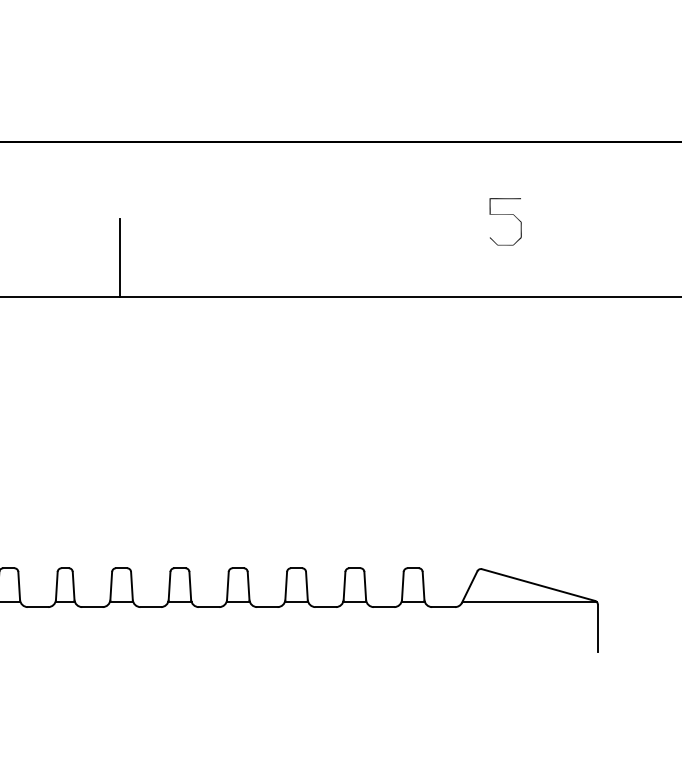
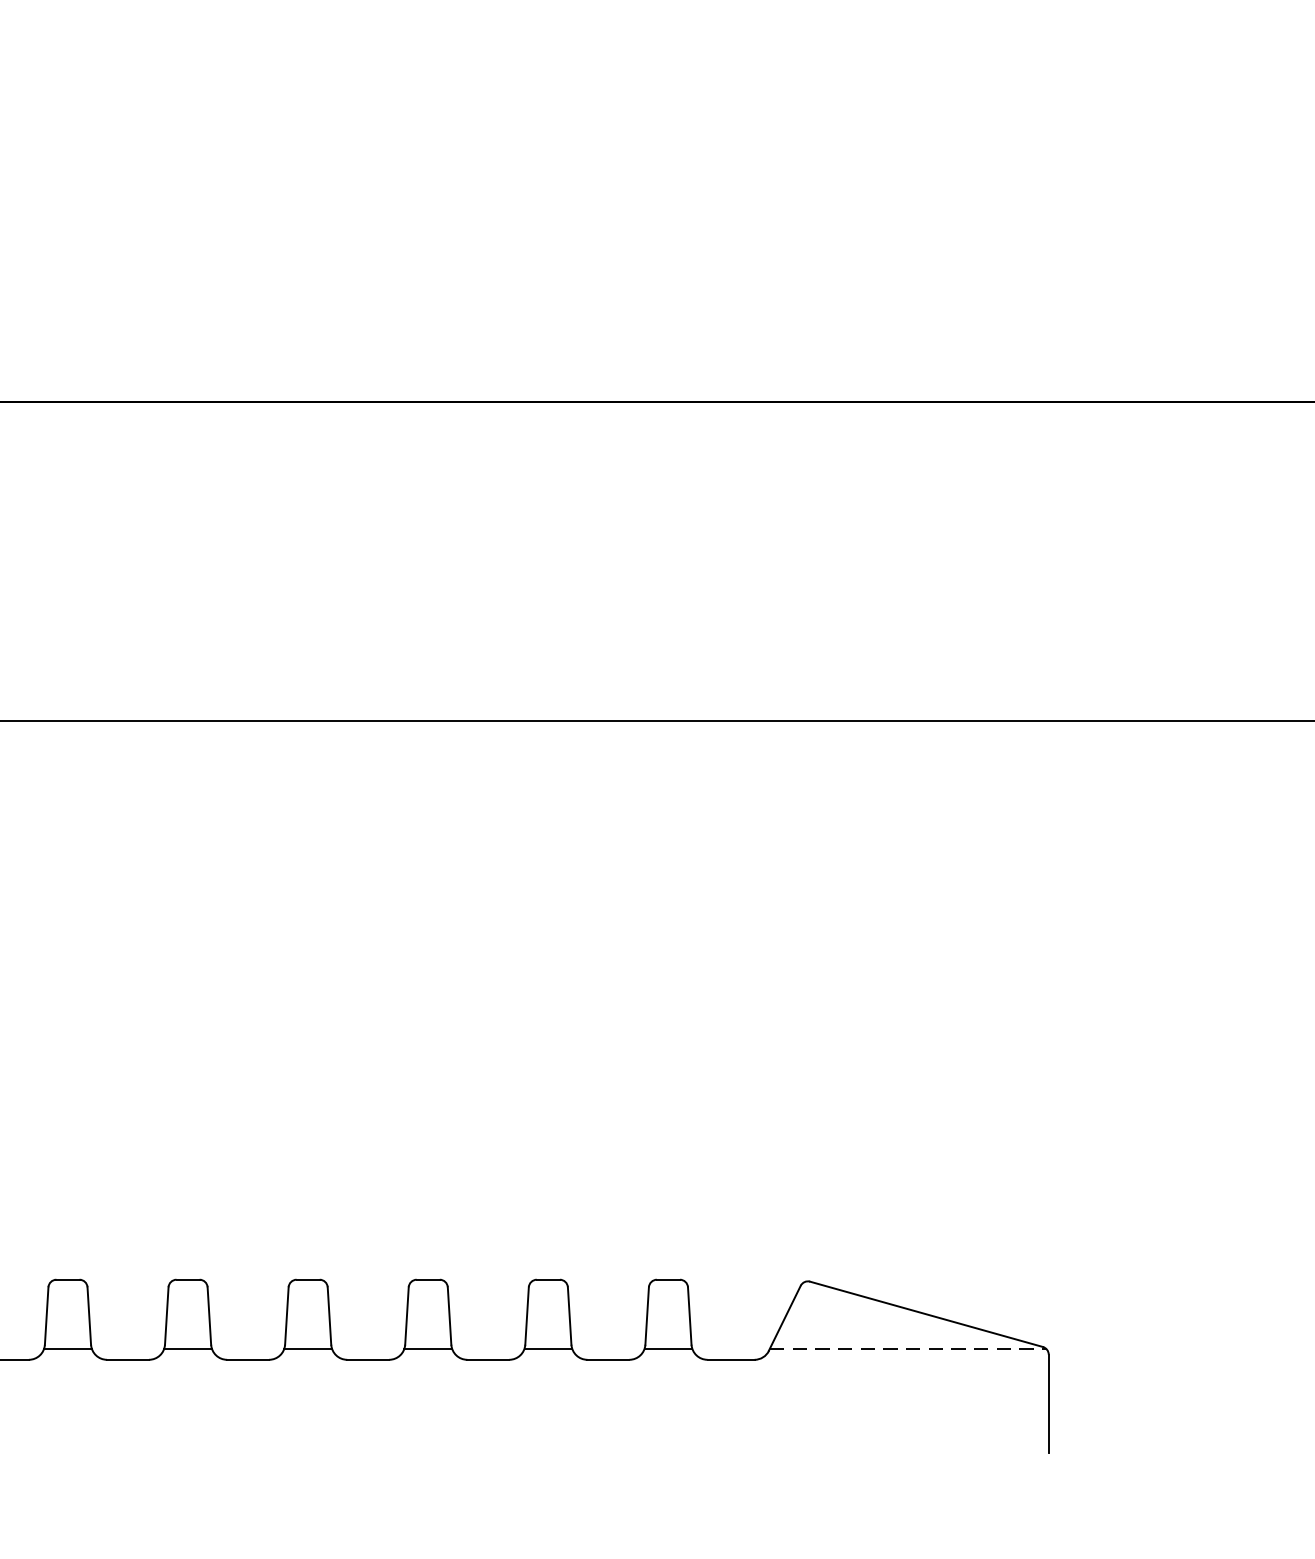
part: (505, 214) -> (858, 551), removed
line: (119, 258) -> (63, 641), removed
line: (530, 601) -> (909, 1348), solid -> dashed

